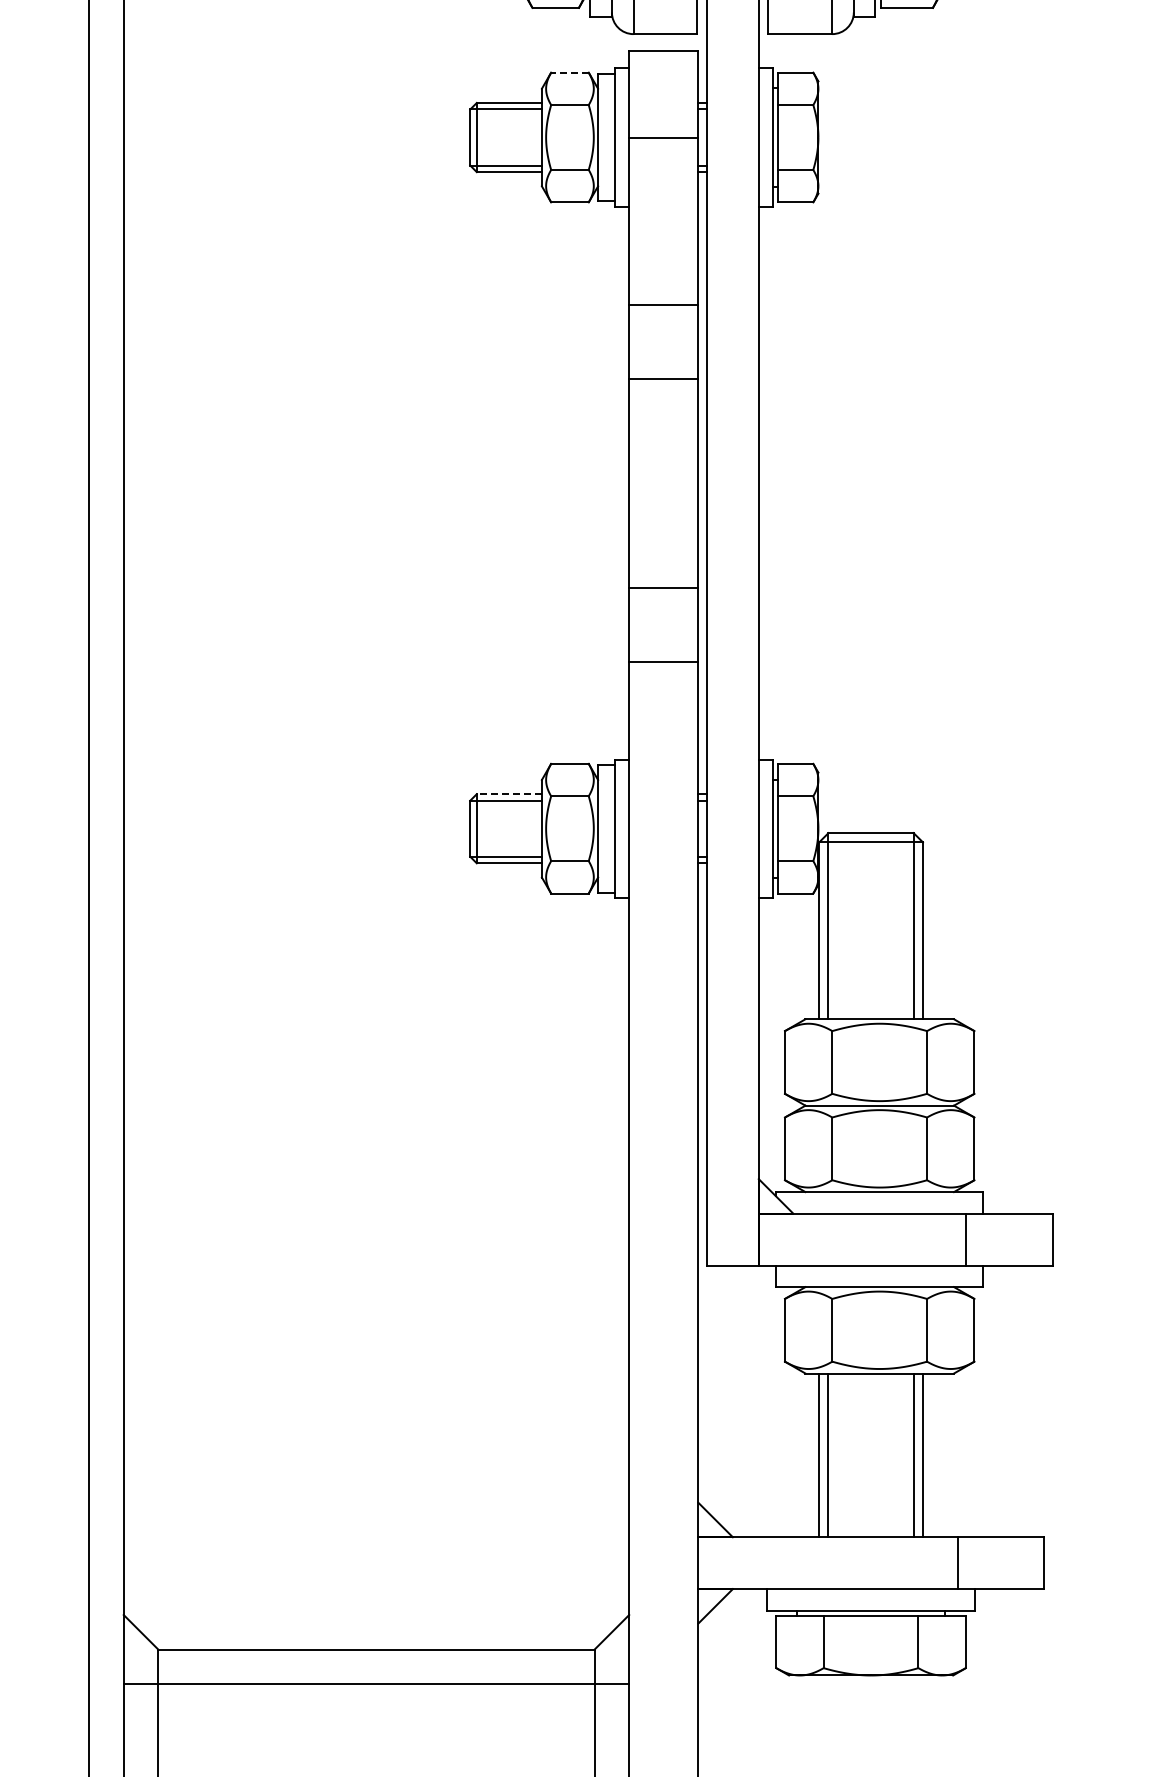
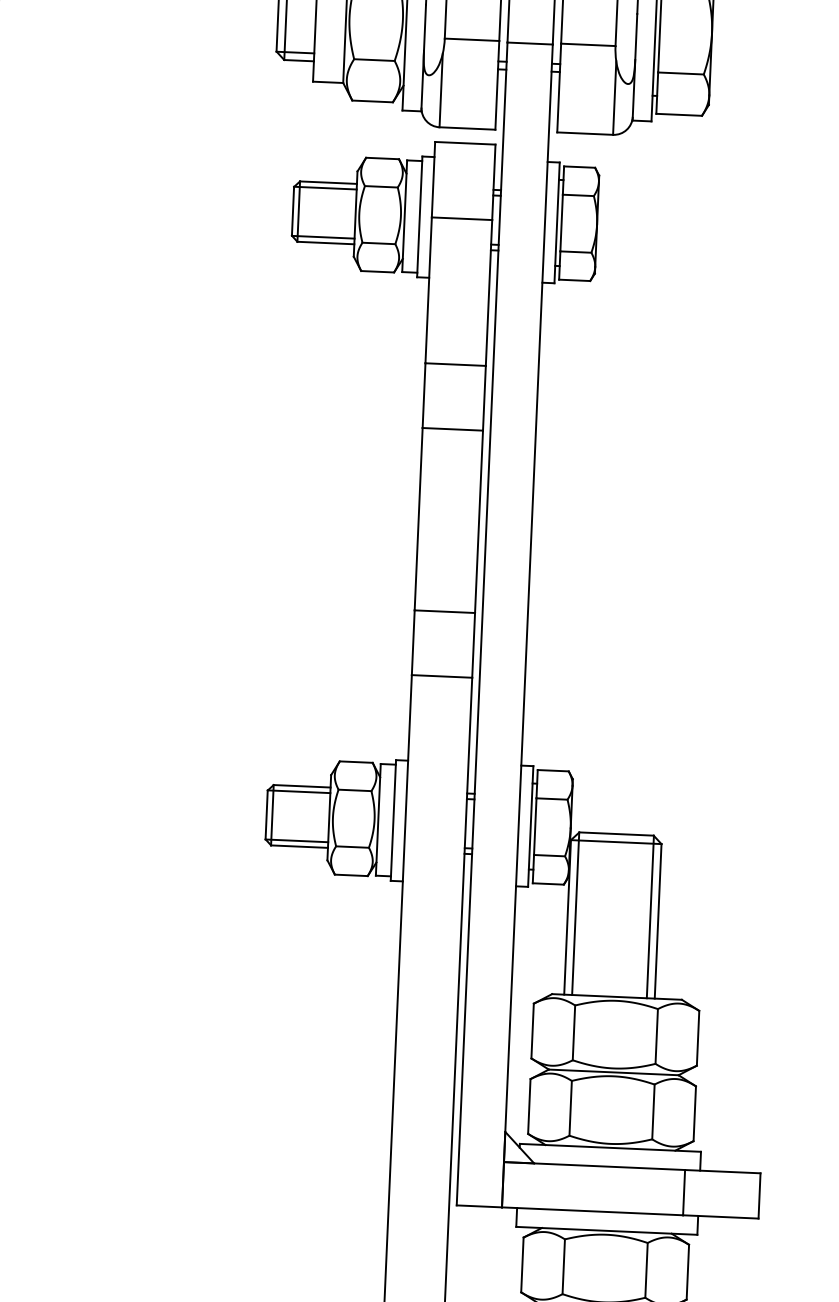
line: (569, 72) -> (382, 158), dashed -> solid
line: (509, 794) -> (302, 786), dashed -> solid

